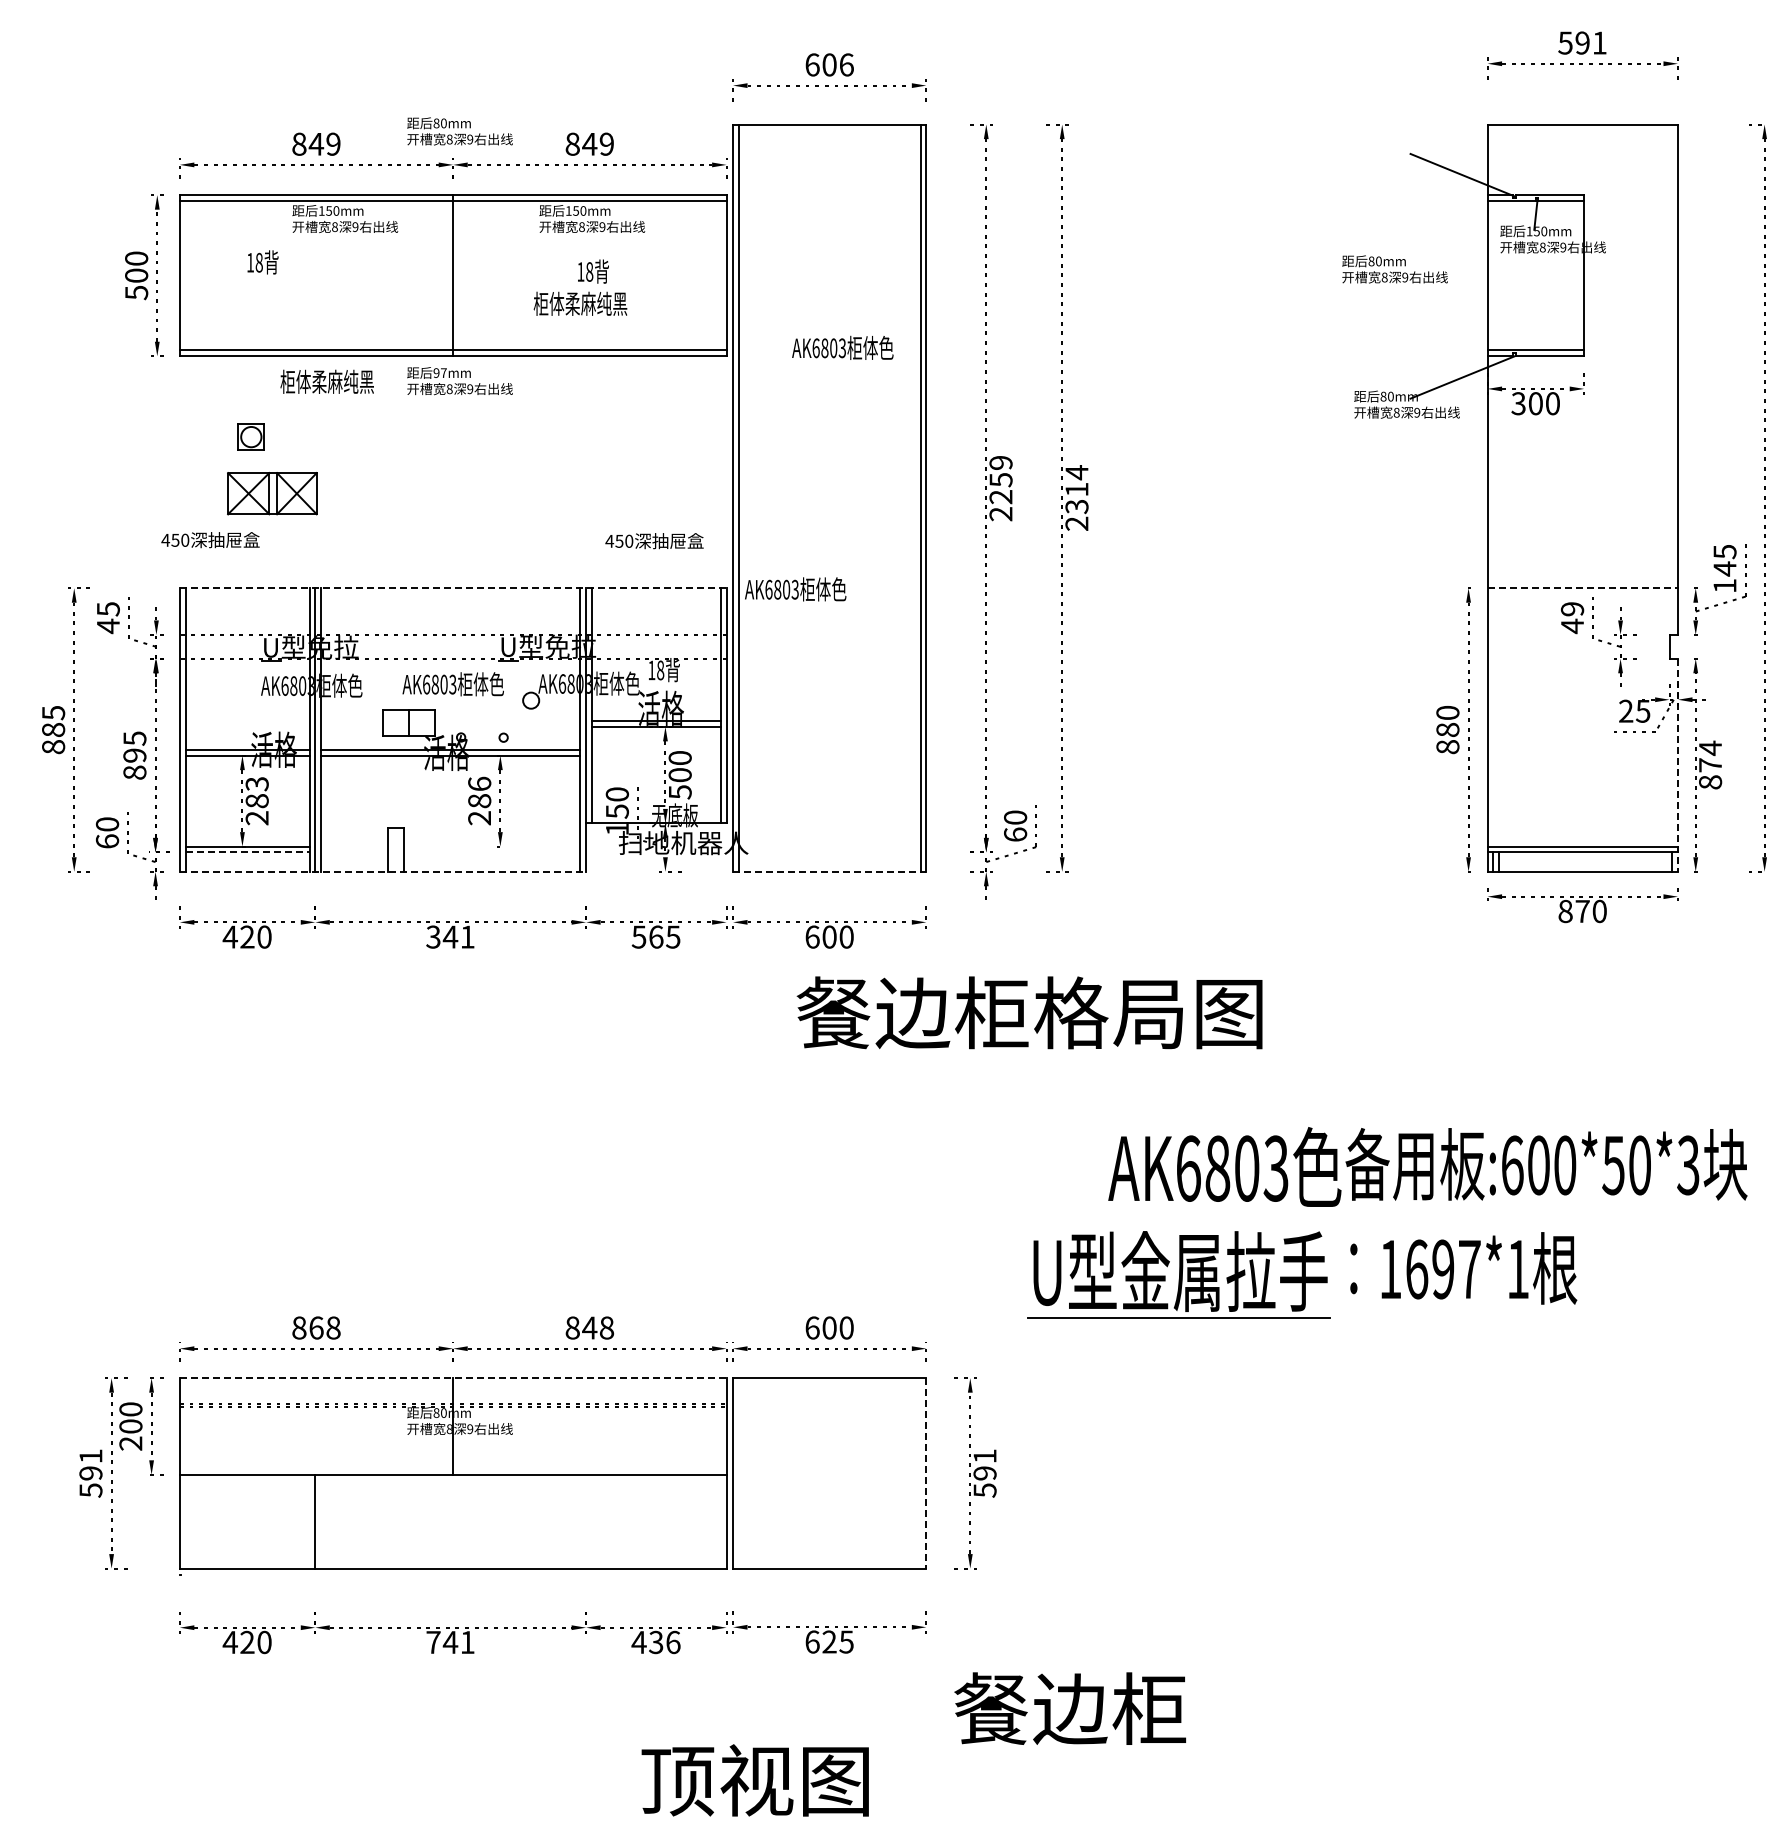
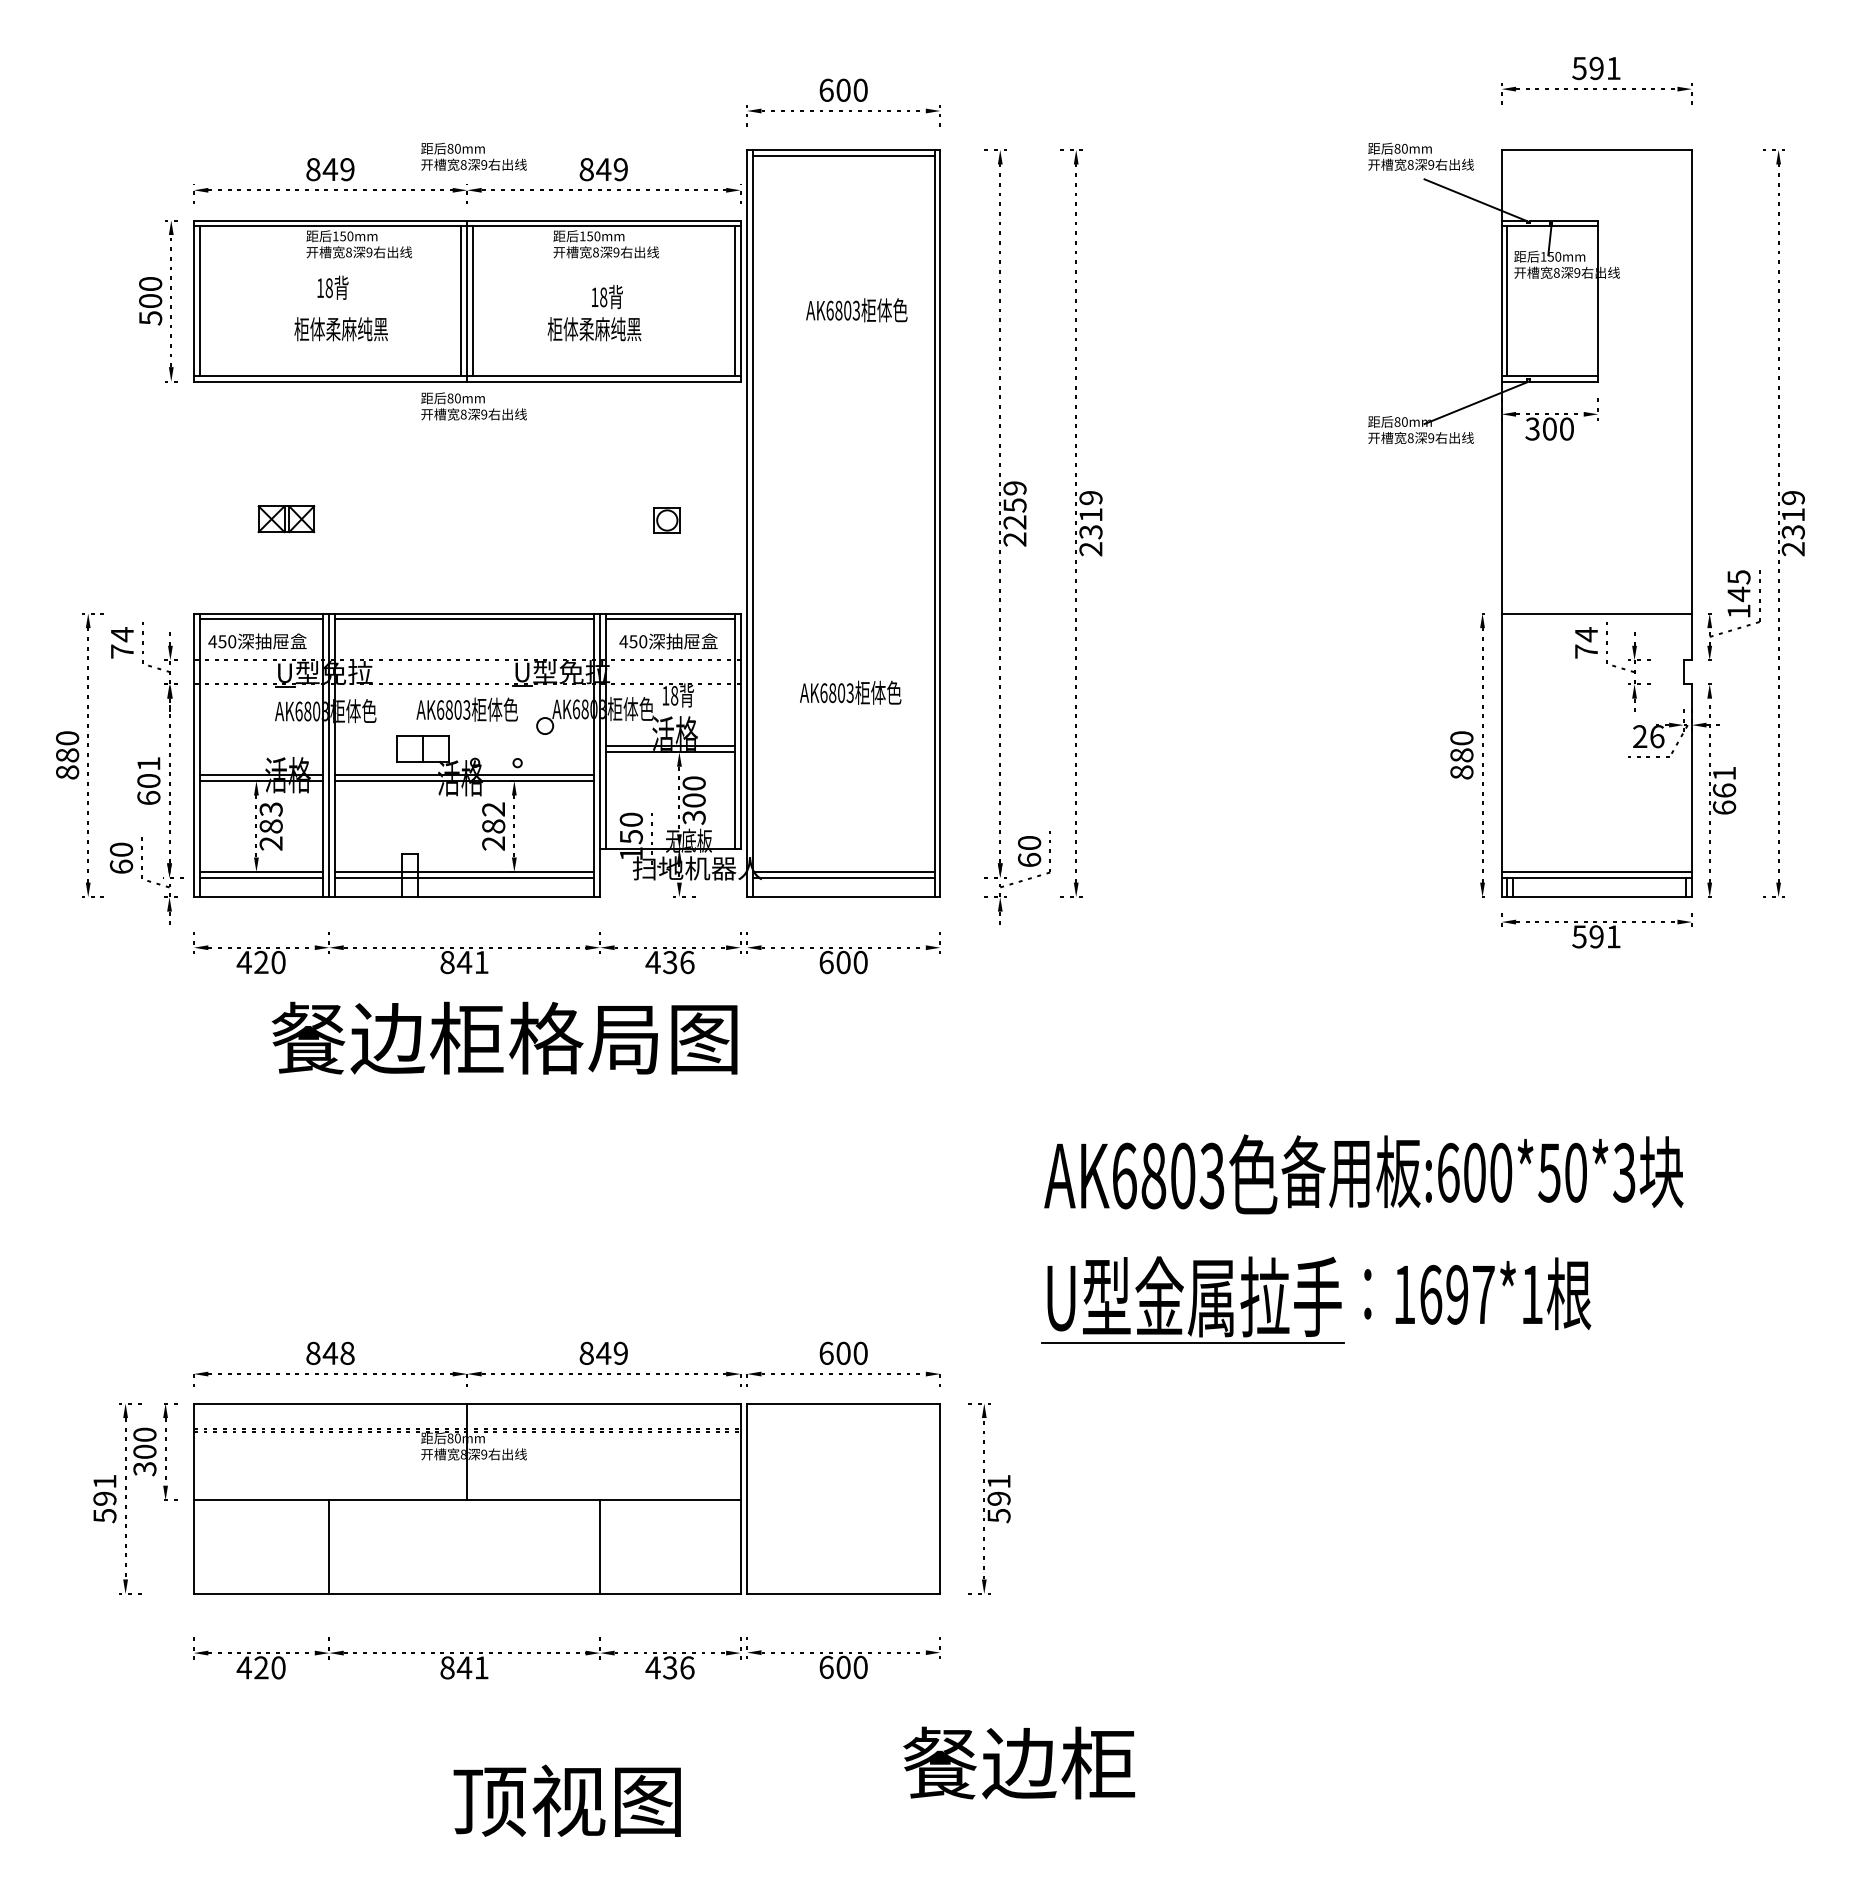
text: (846, 64) -> (860, 89), 606 -> 600
line: (829, 130) -> (843, 155), added
text: (262, 262) -> (332, 287), moved
text: (1394, 269) -> (1420, 156), moved
line: (185, 275) -> (199, 300), added
line: (447, 275) -> (461, 300), added
line: (459, 275) -> (473, 300), added
line: (720, 275) -> (734, 300), added
line: (1493, 275) -> (1507, 300), added
text: (842, 348) -> (856, 310), moved
text: (439, 373) -> (453, 398), 97mm -> 80mm
text: (326, 382) -> (340, 329), moved
part: (250, 437) -> (666, 520), moved
text: (1076, 472) -> (1090, 497), 2314 -> 2319
part: (272, 494) -> (286, 519), size x0.62
text: (210, 540) -> (257, 641), moved
text: (654, 541) -> (668, 641), moved
line: (453, 588) -> (467, 613), dashed -> solid
line: (1583, 588) -> (1597, 613), dashed -> solid
text: (795, 589) -> (850, 692), moved
line: (247, 594) -> (261, 619), added
line: (450, 594) -> (464, 619), added
line: (655, 594) -> (669, 619), added
text: (108, 618) -> (122, 643), 45 -> 74
text: (1572, 618) -> (1586, 643), 49 -> 74
text: (1642, 711) -> (1656, 736), 25 -> 26
text: (53, 713) -> (67, 738), 885 -> 880
text: (134, 756) -> (148, 781), 895 -> 601
text: (1710, 765) -> (1724, 790), 874 -> 661
line: (1677, 766) -> (1691, 791), dashed -> solid
text: (479, 784) -> (493, 809), 286 -> 282
text: (679, 792) -> (693, 817), 500 -> 300
line: (450, 847) -> (464, 872), added
line: (829, 847) -> (843, 872), added
line: (247, 852) -> (261, 877), dashed -> solid
line: (450, 852) -> (464, 877), added
line: (829, 852) -> (843, 877), added
line: (383, 872) -> (397, 897), dashed -> solid
line: (829, 872) -> (843, 897), dashed -> solid
text: (1582, 911) -> (1596, 936), 870 -> 591
text: (433, 936) -> (447, 961), 341 -> 841
text: (655, 937) -> (669, 962), 565 -> 436
text: (1029, 1012) -> (504, 1037), moved
text: (1427, 1167) -> (1363, 1174), moved
text: (316, 1327) -> (330, 1352), 868 -> 848
text: (606, 1327) -> (620, 1352), 848 -> 849
line: (453, 1378) -> (467, 1403), dashed -> solid
text: (130, 1444) -> (144, 1469), 200 -> 300
line: (926, 1474) -> (940, 1499), dashed -> solid
line: (586, 1521) -> (600, 1546), added
text: (433, 1642) -> (447, 1667), 741 -> 841
text: (837, 1642) -> (851, 1667), 625 -> 600
text: (1069, 1708) -> (1018, 1762), moved
text: (754, 1780) -> (566, 1800), moved

